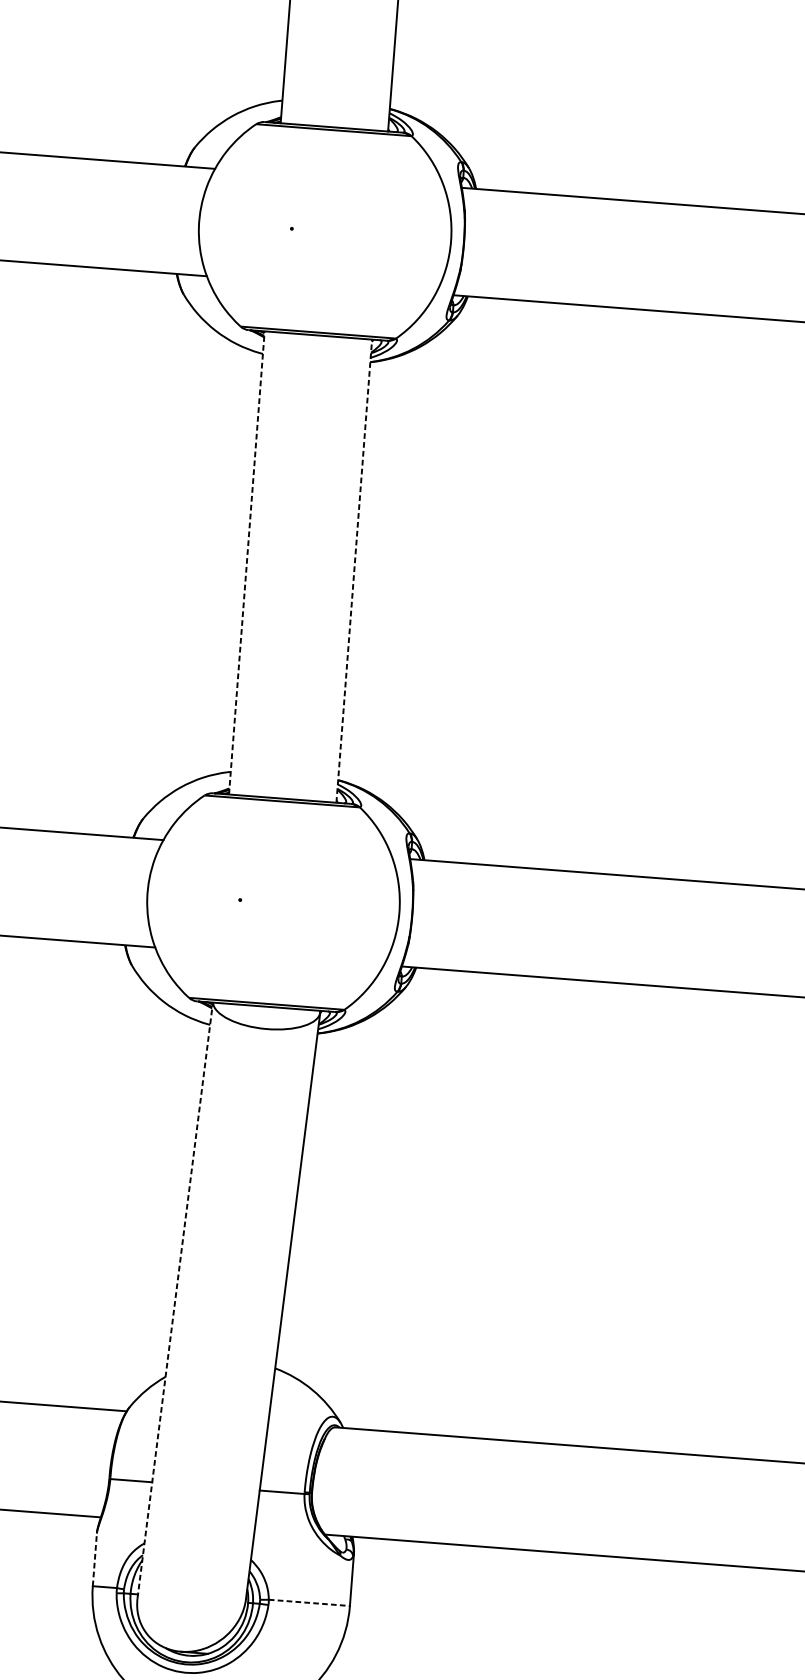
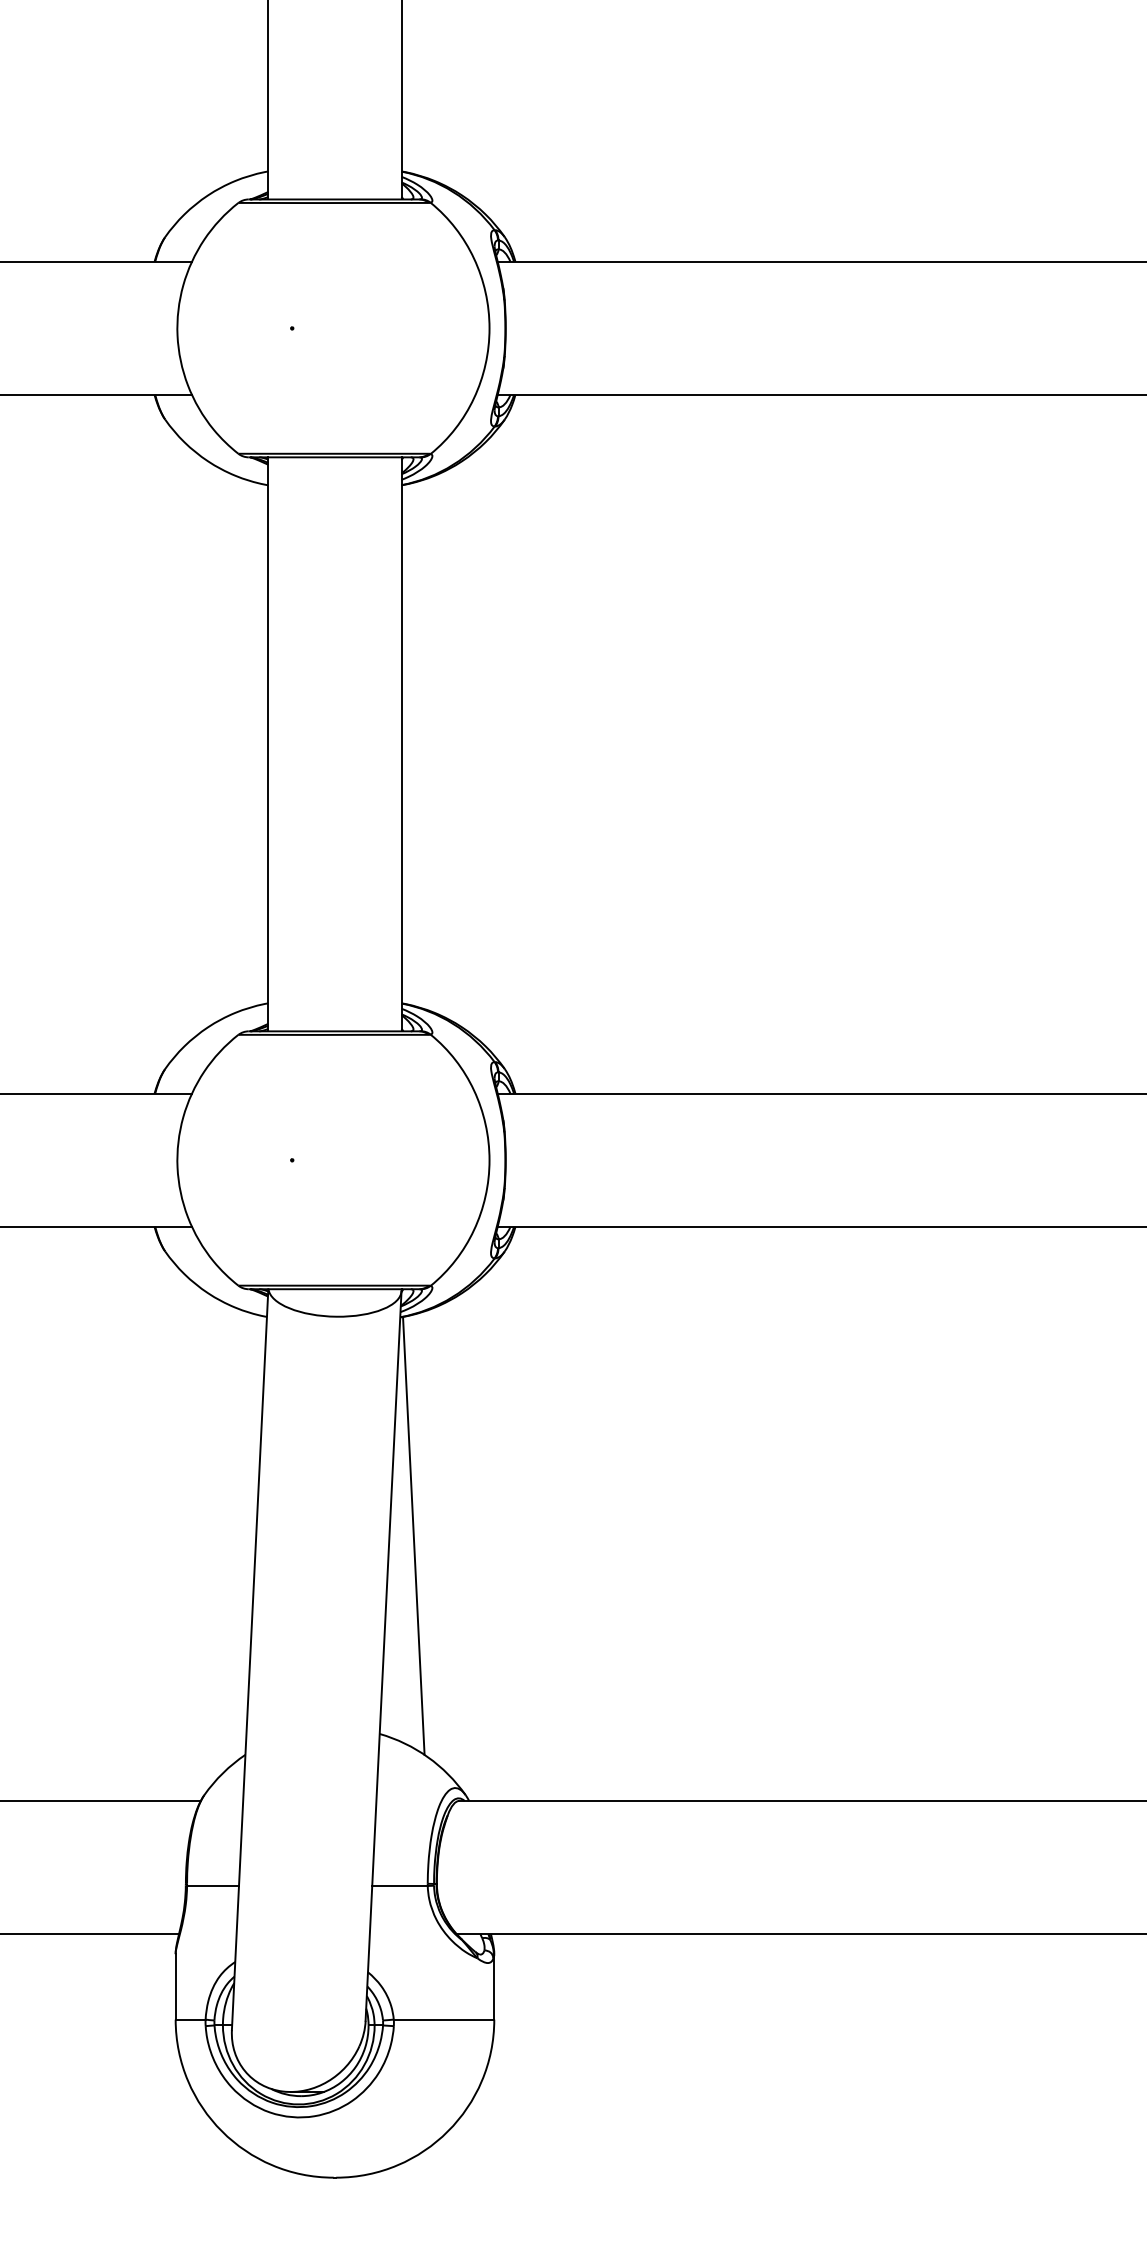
line: (246, 563) -> (268, 744), dashed -> solid
line: (354, 571) -> (401, 744), dashed -> solid
line: (314, 1210) -> (413, 1535), added
line: (175, 1300) -> (250, 1659), dashed -> solid
line: (94, 1559) -> (175, 1986), dashed -> solid
line: (309, 1602) -> (444, 2019), dashed -> solid

